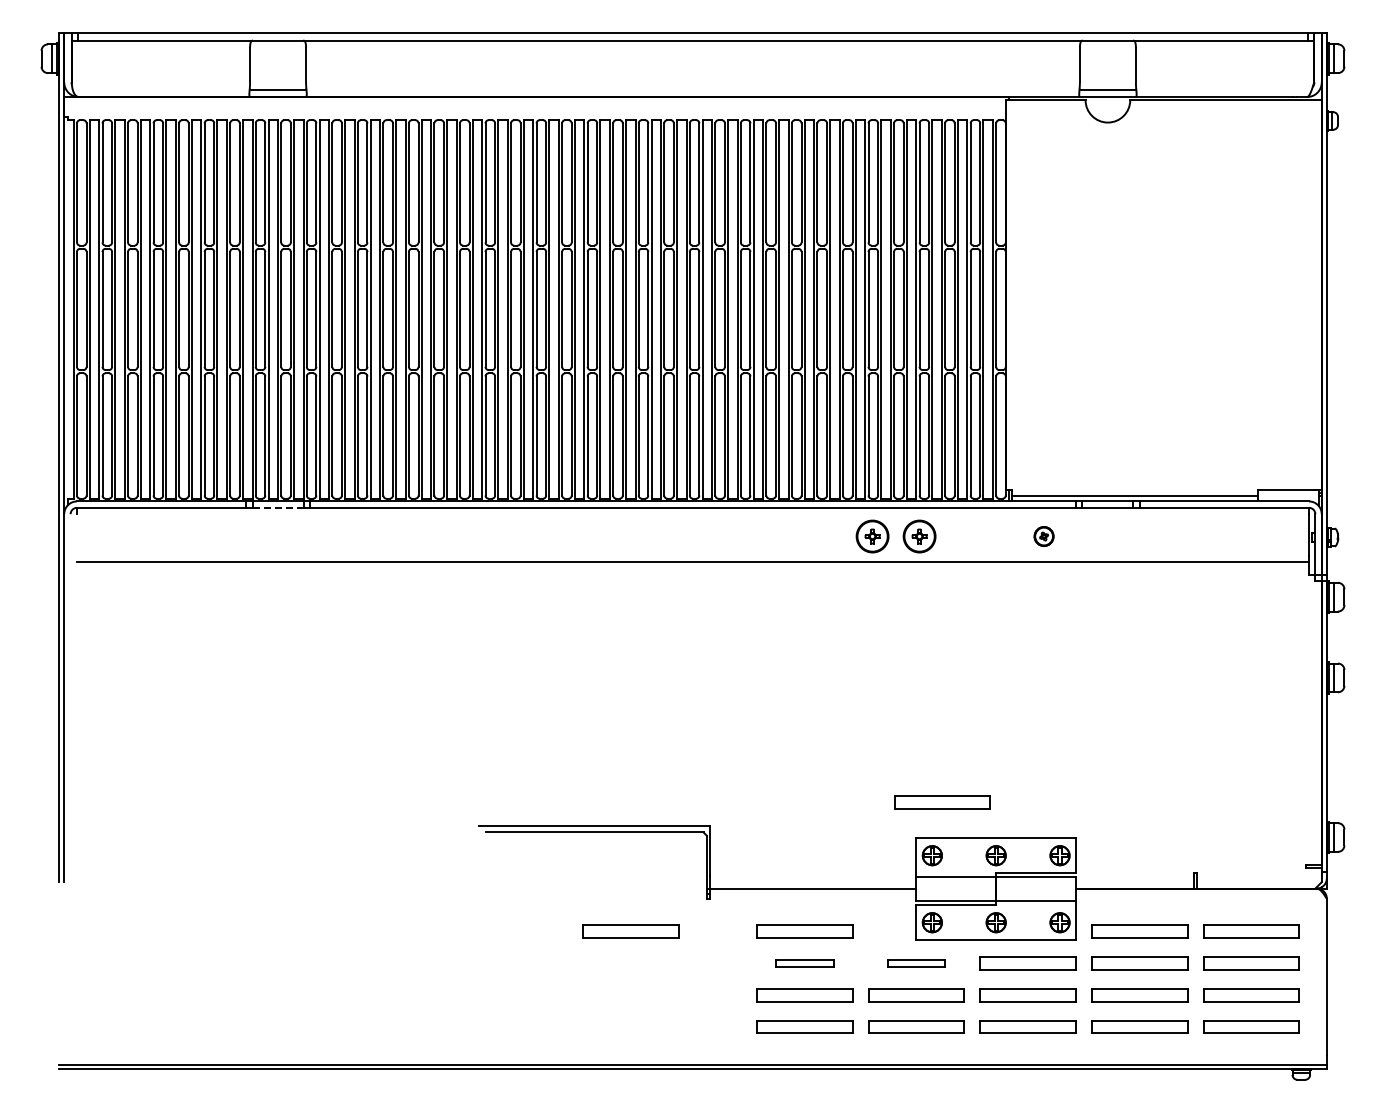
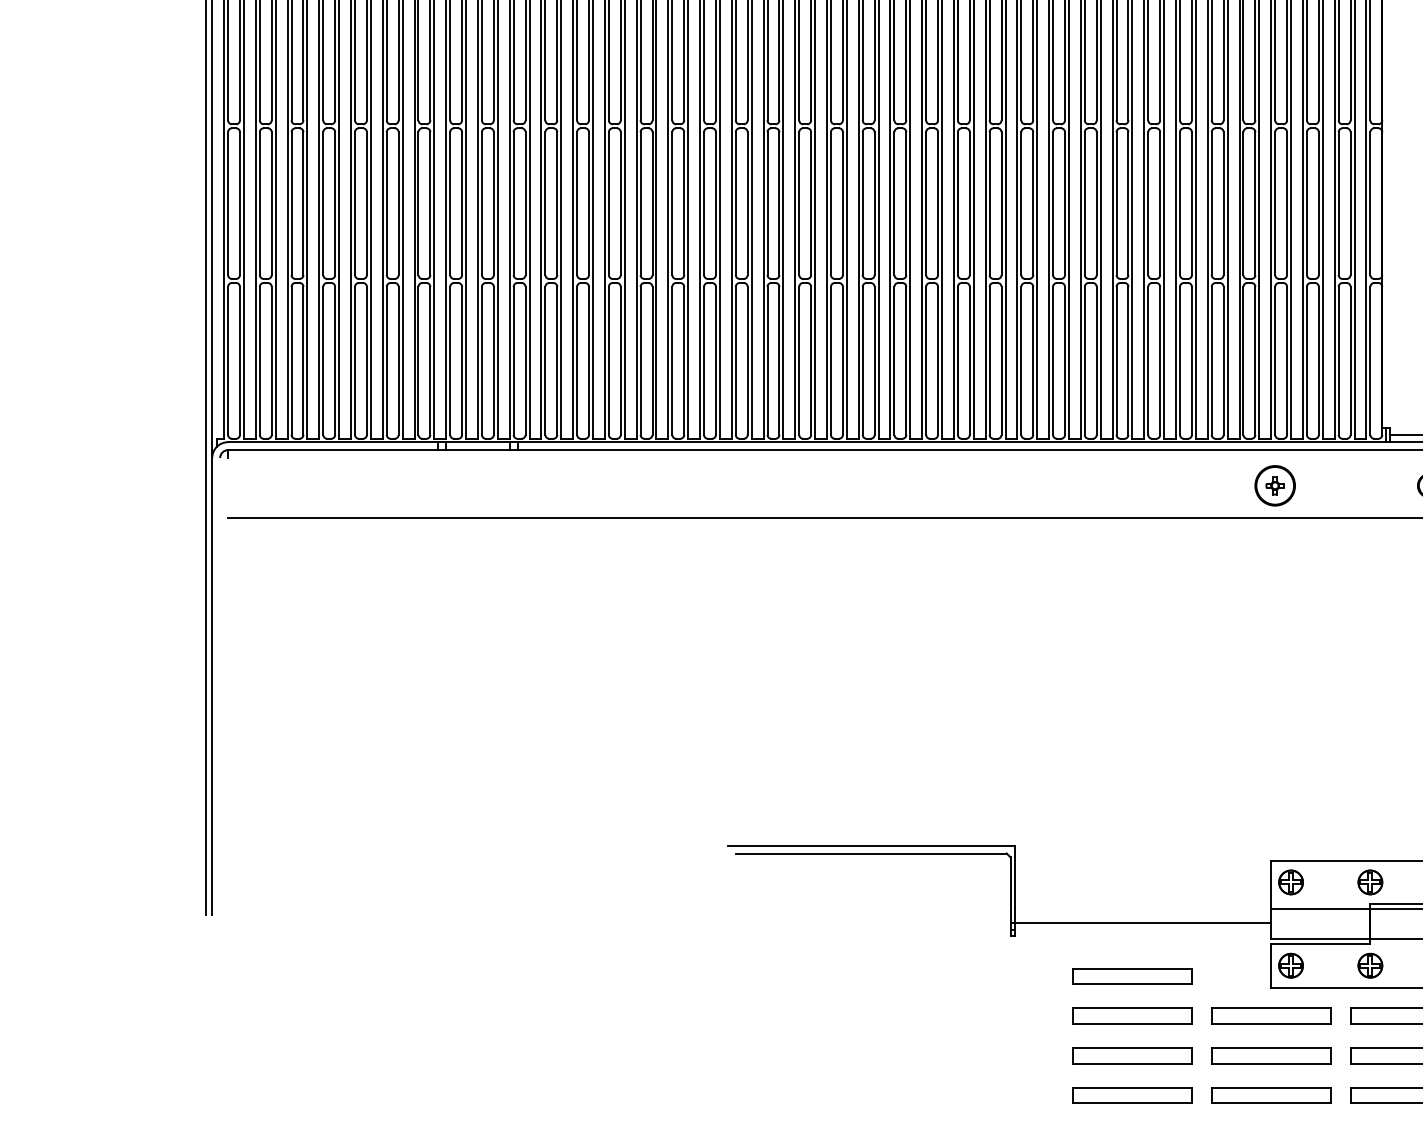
line: (278, 507) -> (478, 449), dashed -> solid
part: (872, 536) -> (1216, 485), removed
part: (942, 802) -> (1303, 816), removed
part: (630, 931) -> (915, 976), removed
part: (804, 963) -> (1132, 1016), size x1.67
part: (916, 963) -> (1271, 1016), size x1.67

